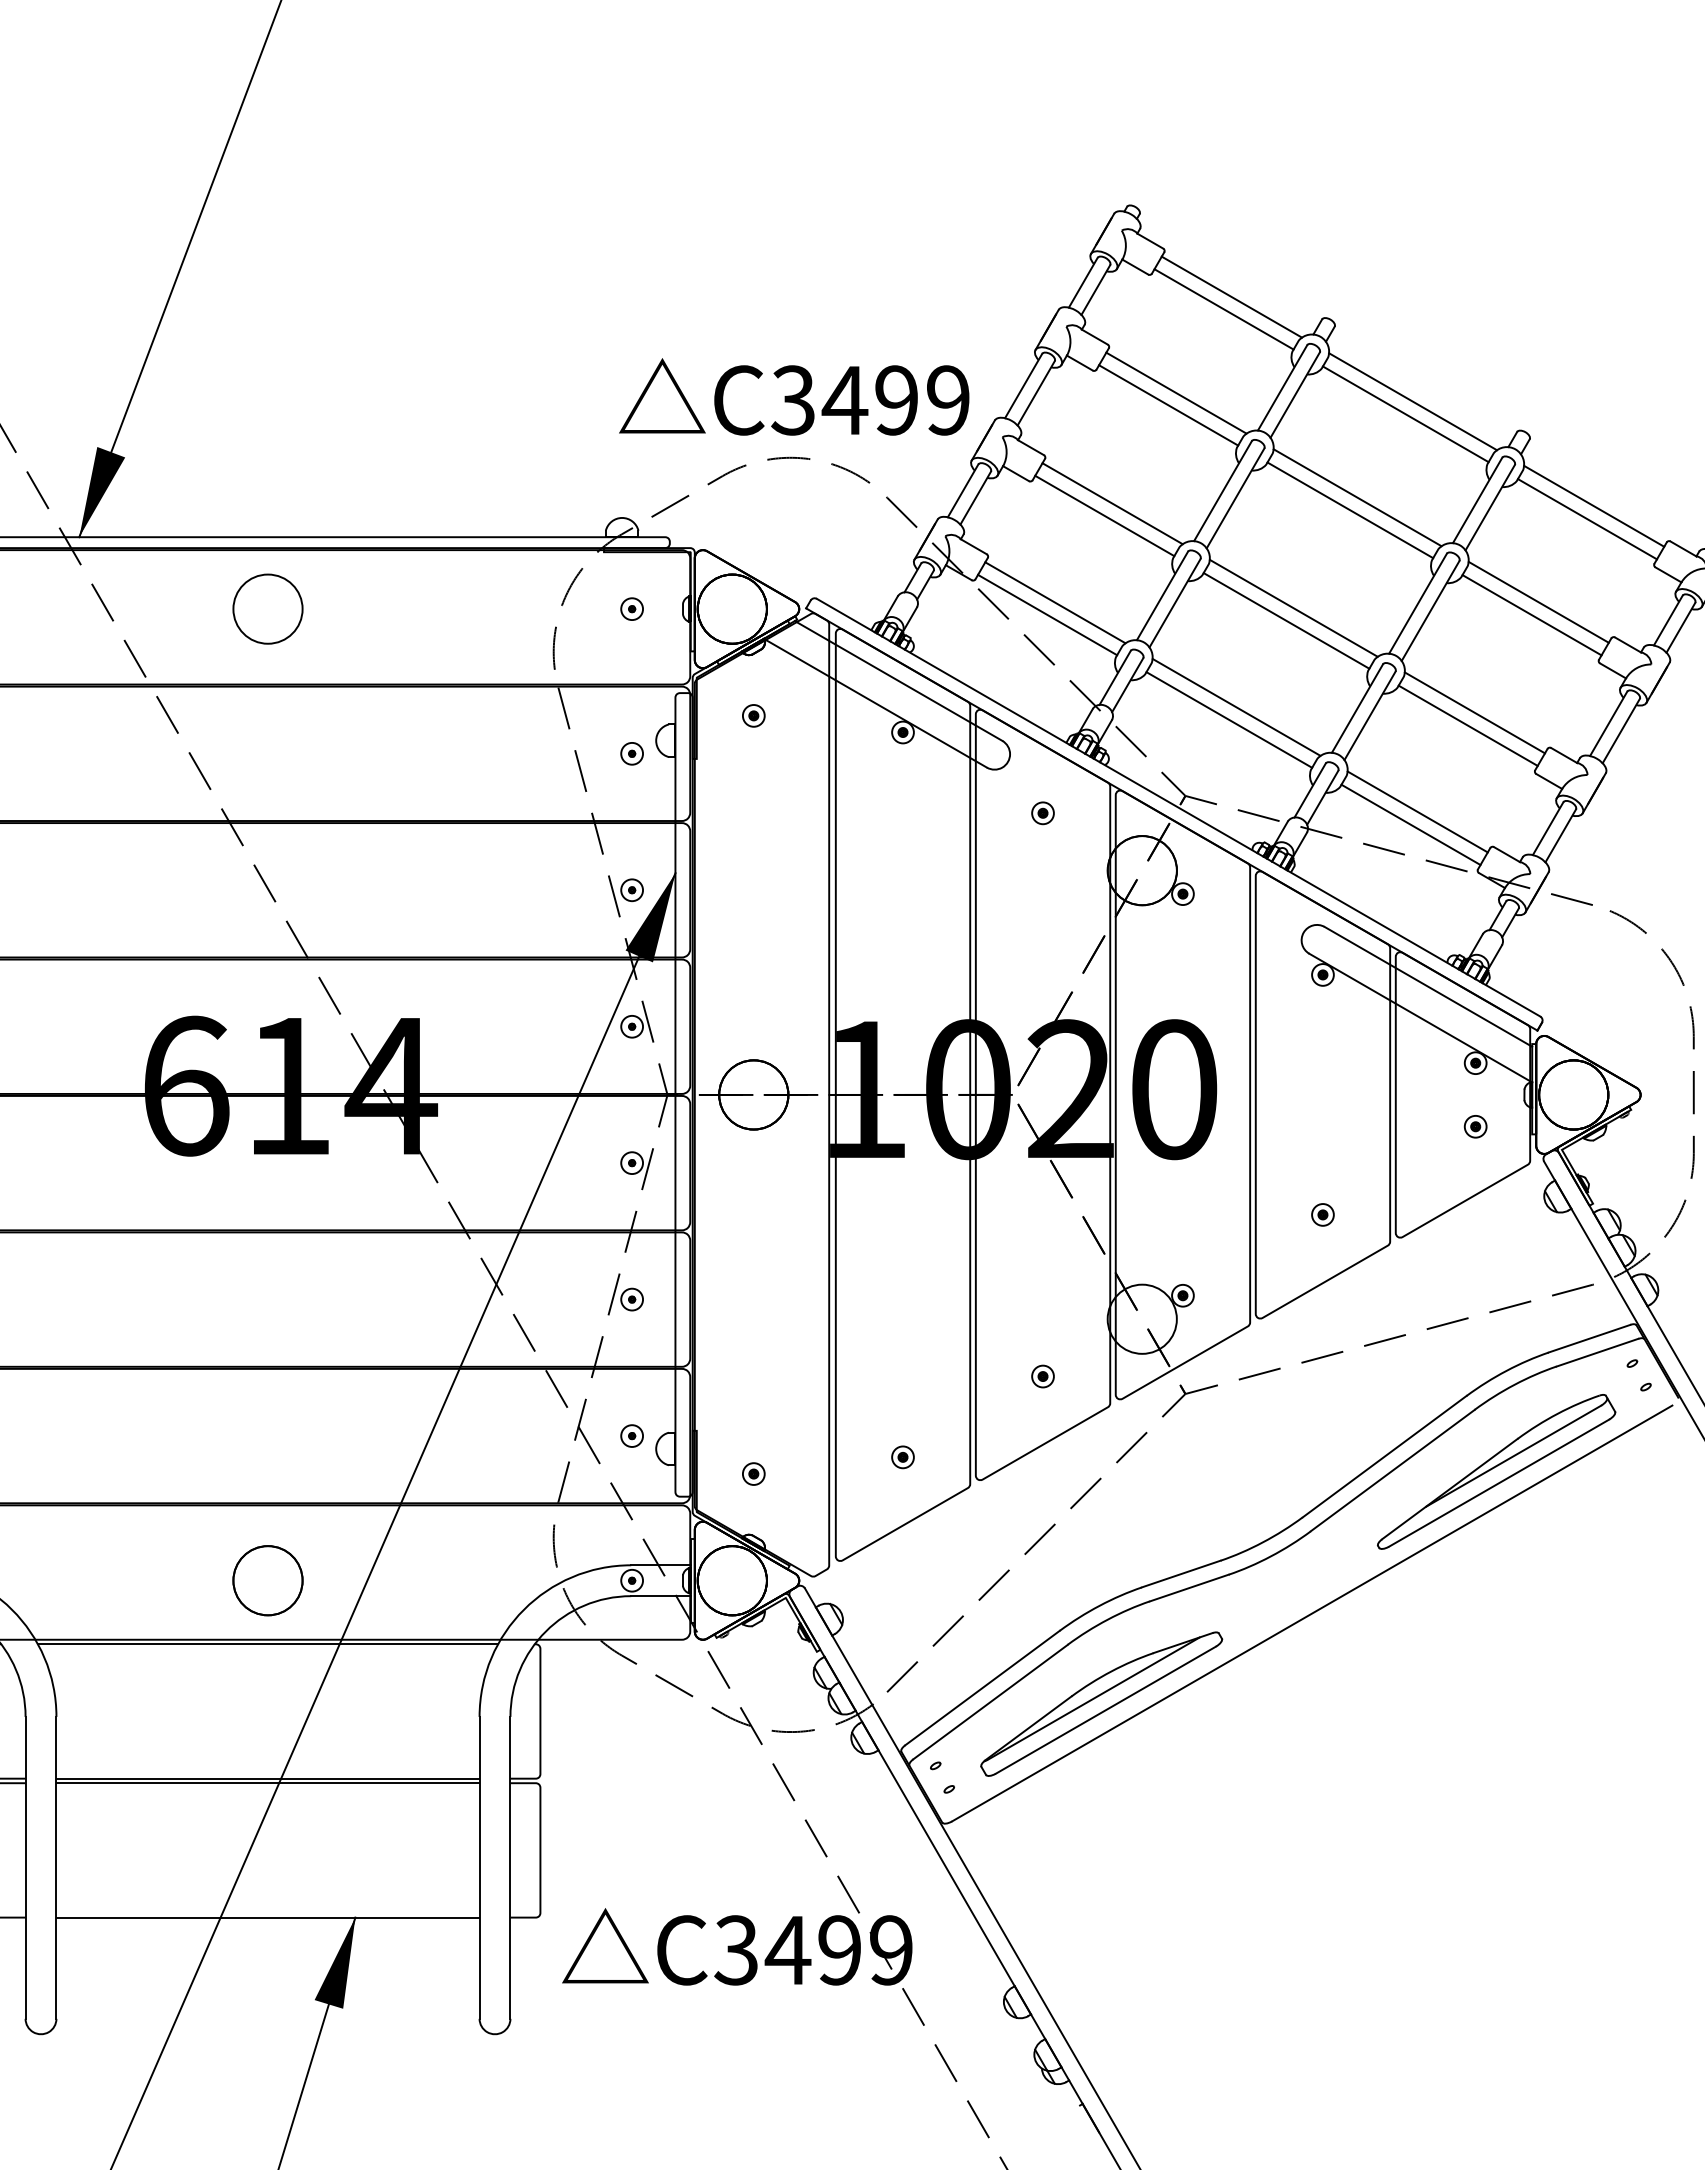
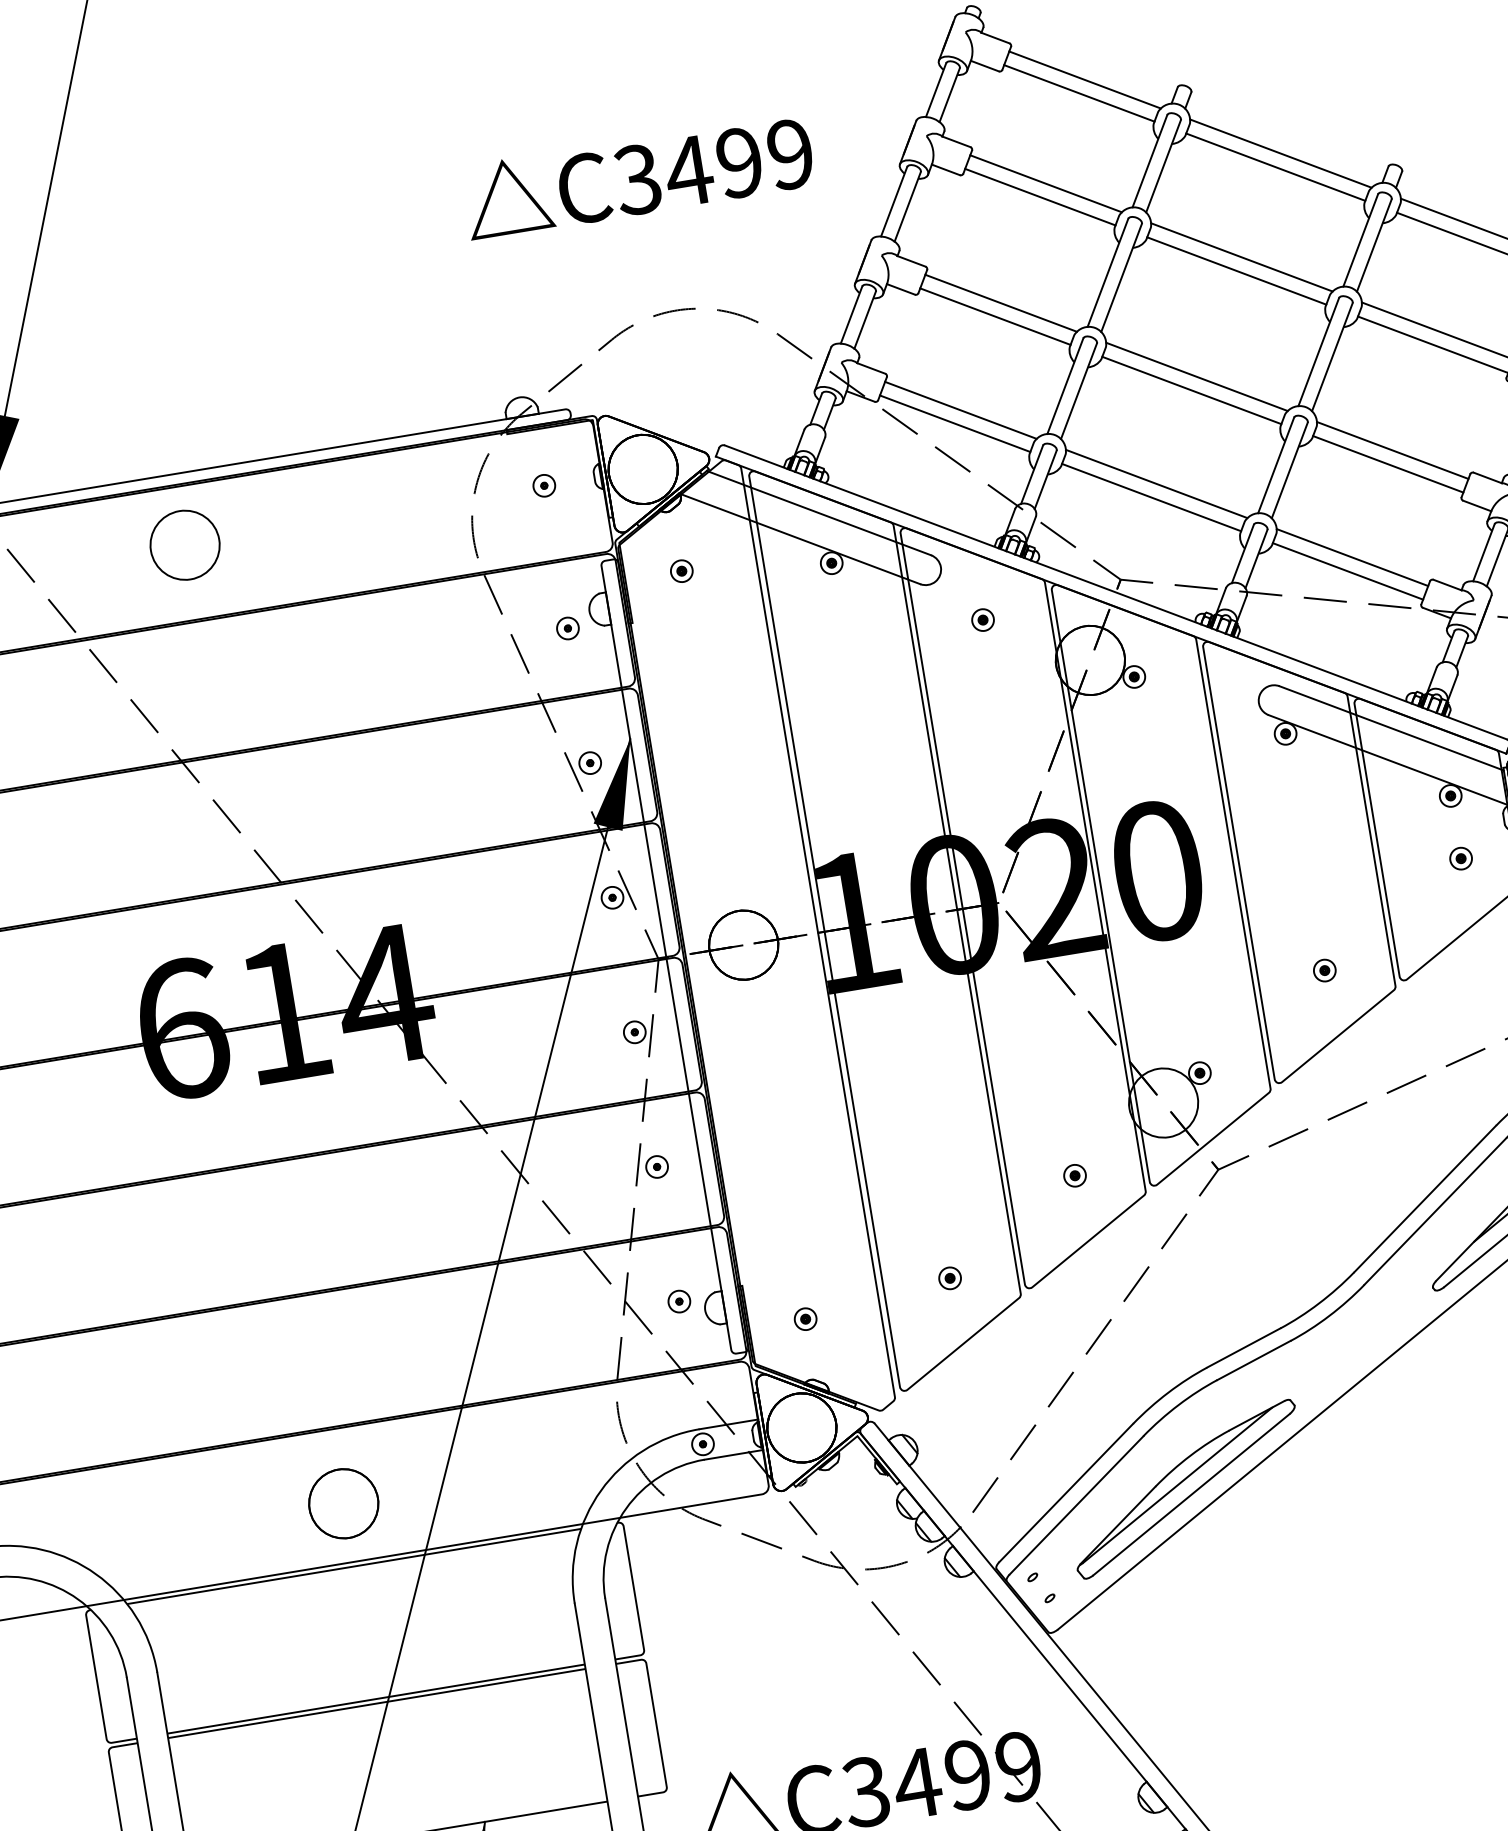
text: (794, 396) -> (638, 175), moved

